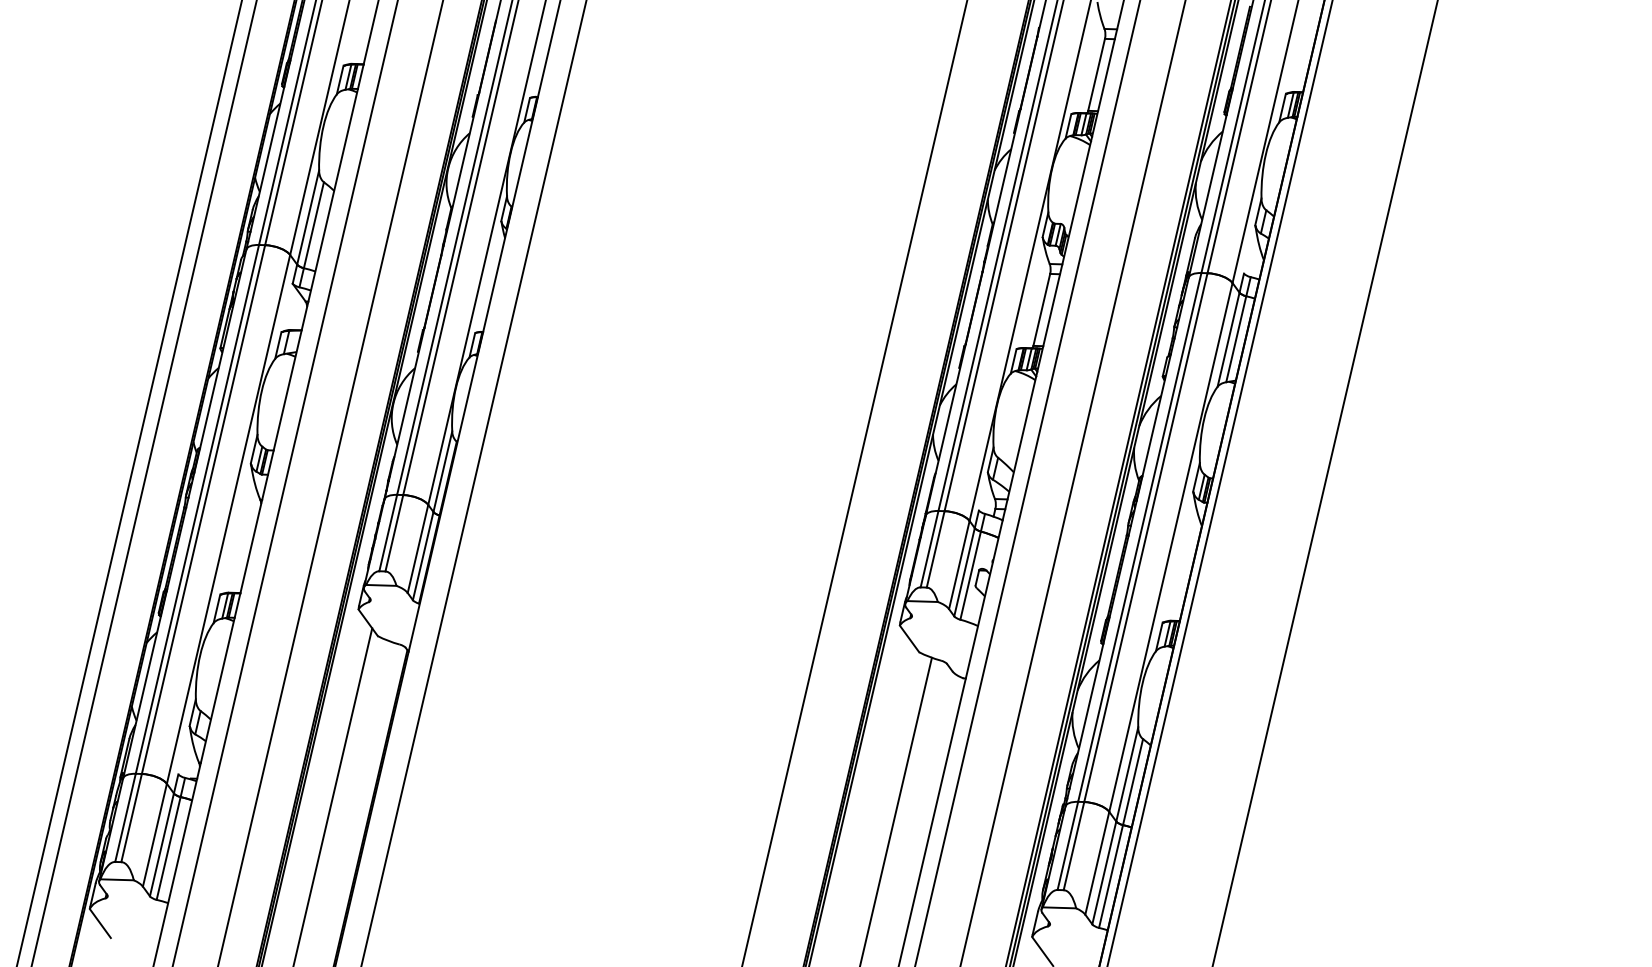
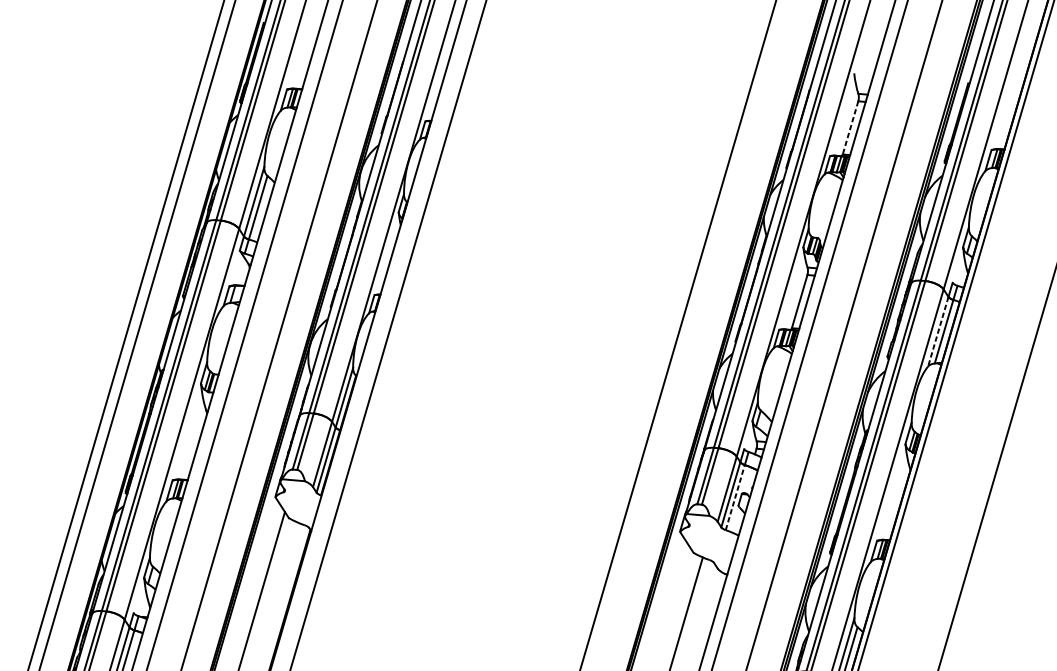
line: (1096, 74) -> (850, 127), solid -> dashed
line: (1228, 340) -> (938, 332), solid -> dashed
line: (970, 575) -> (735, 497), solid -> dashed

